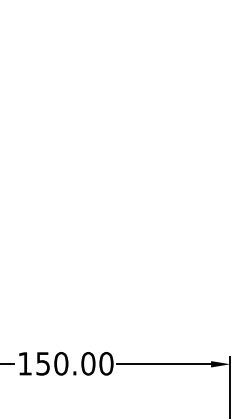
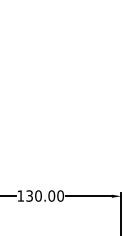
text: (42, 362) -> (29, 195), 150.00 -> 130.00

